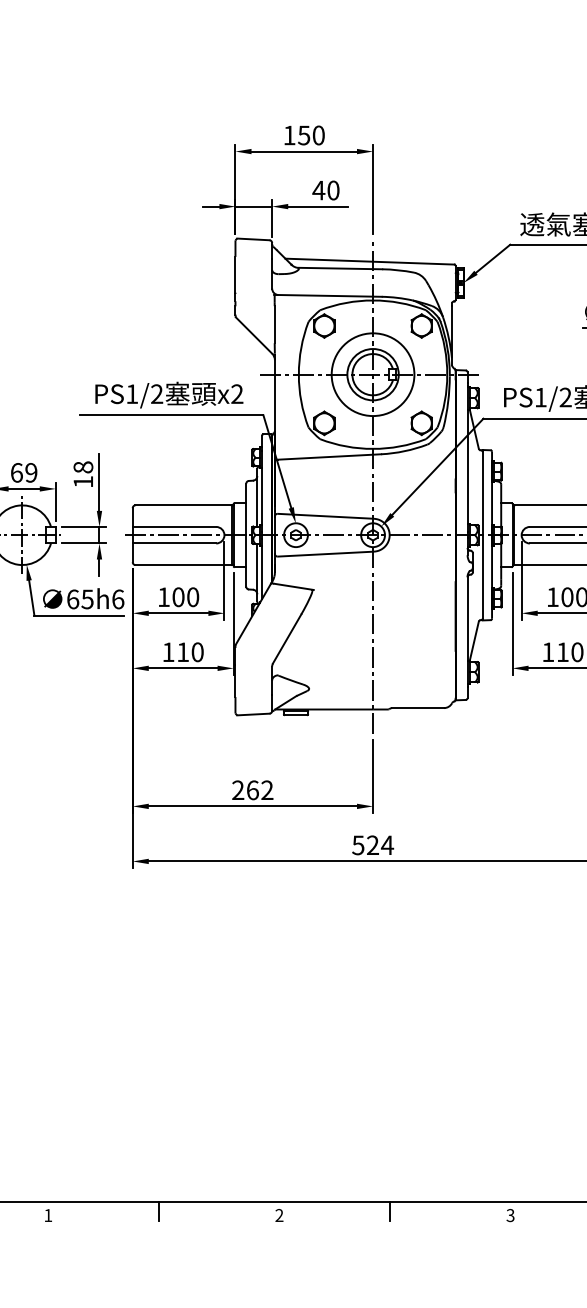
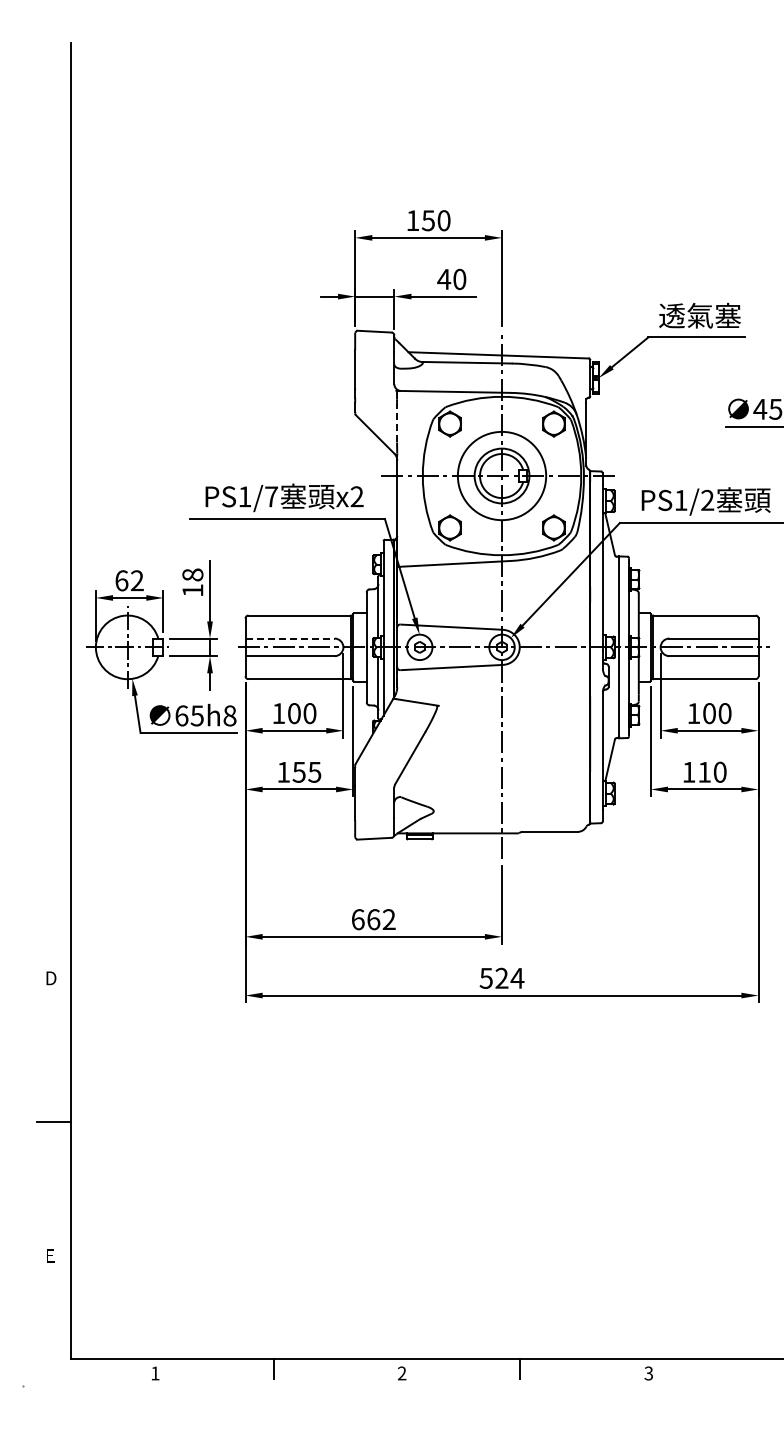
line: (275, 324) -> (397, 422), solid -> dashed
text: (157, 393) -> (271, 496), PS1/2 -> PS1/7
text: (31, 472) -> (137, 580), 69 -> 62
line: (174, 526) -> (290, 638), solid -> dashed
text: (117, 599) -> (229, 715), 65h6 -> 65h8
text: (189, 651) -> (306, 771), 110 -> 155
text: (237, 790) -> (357, 919), 262 -> 662

